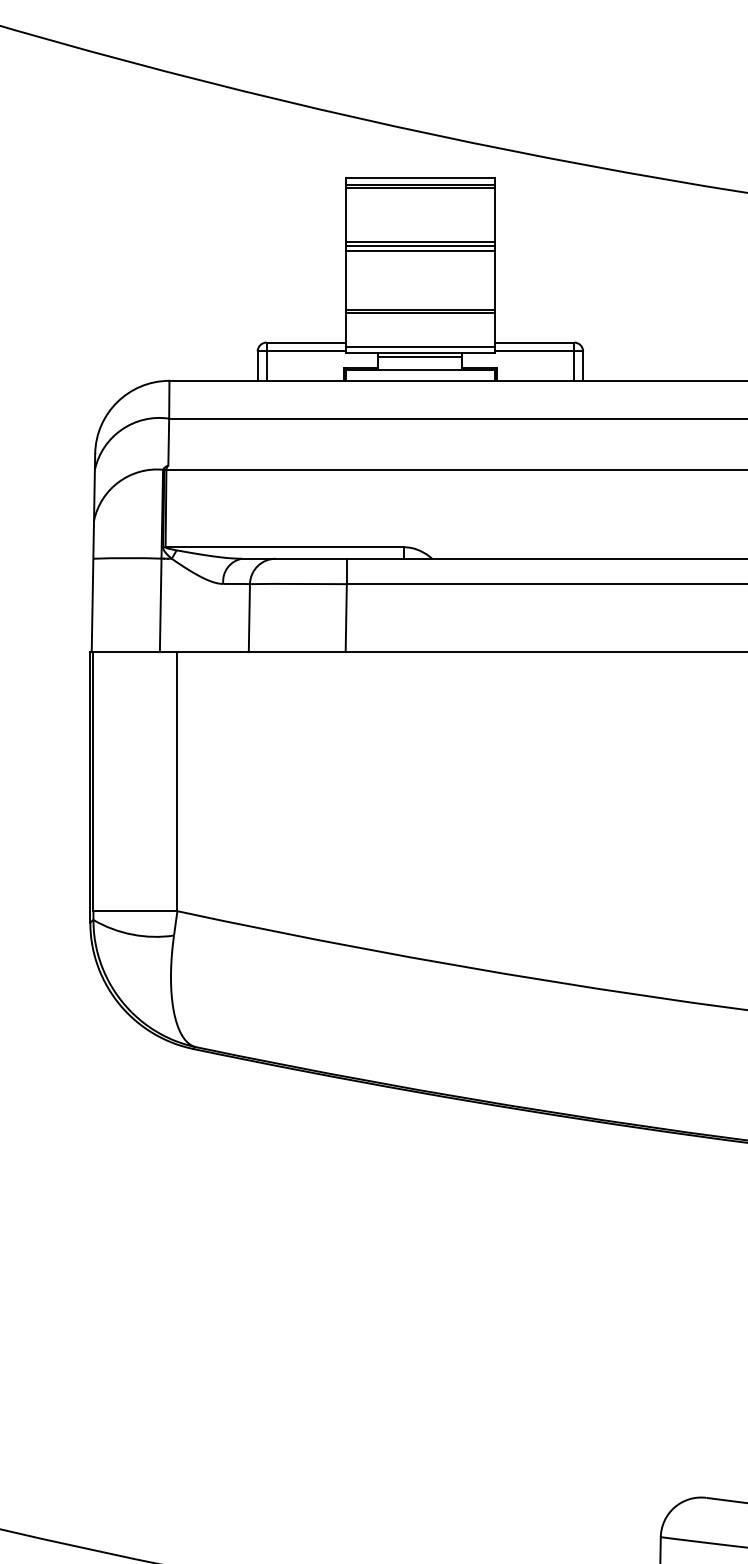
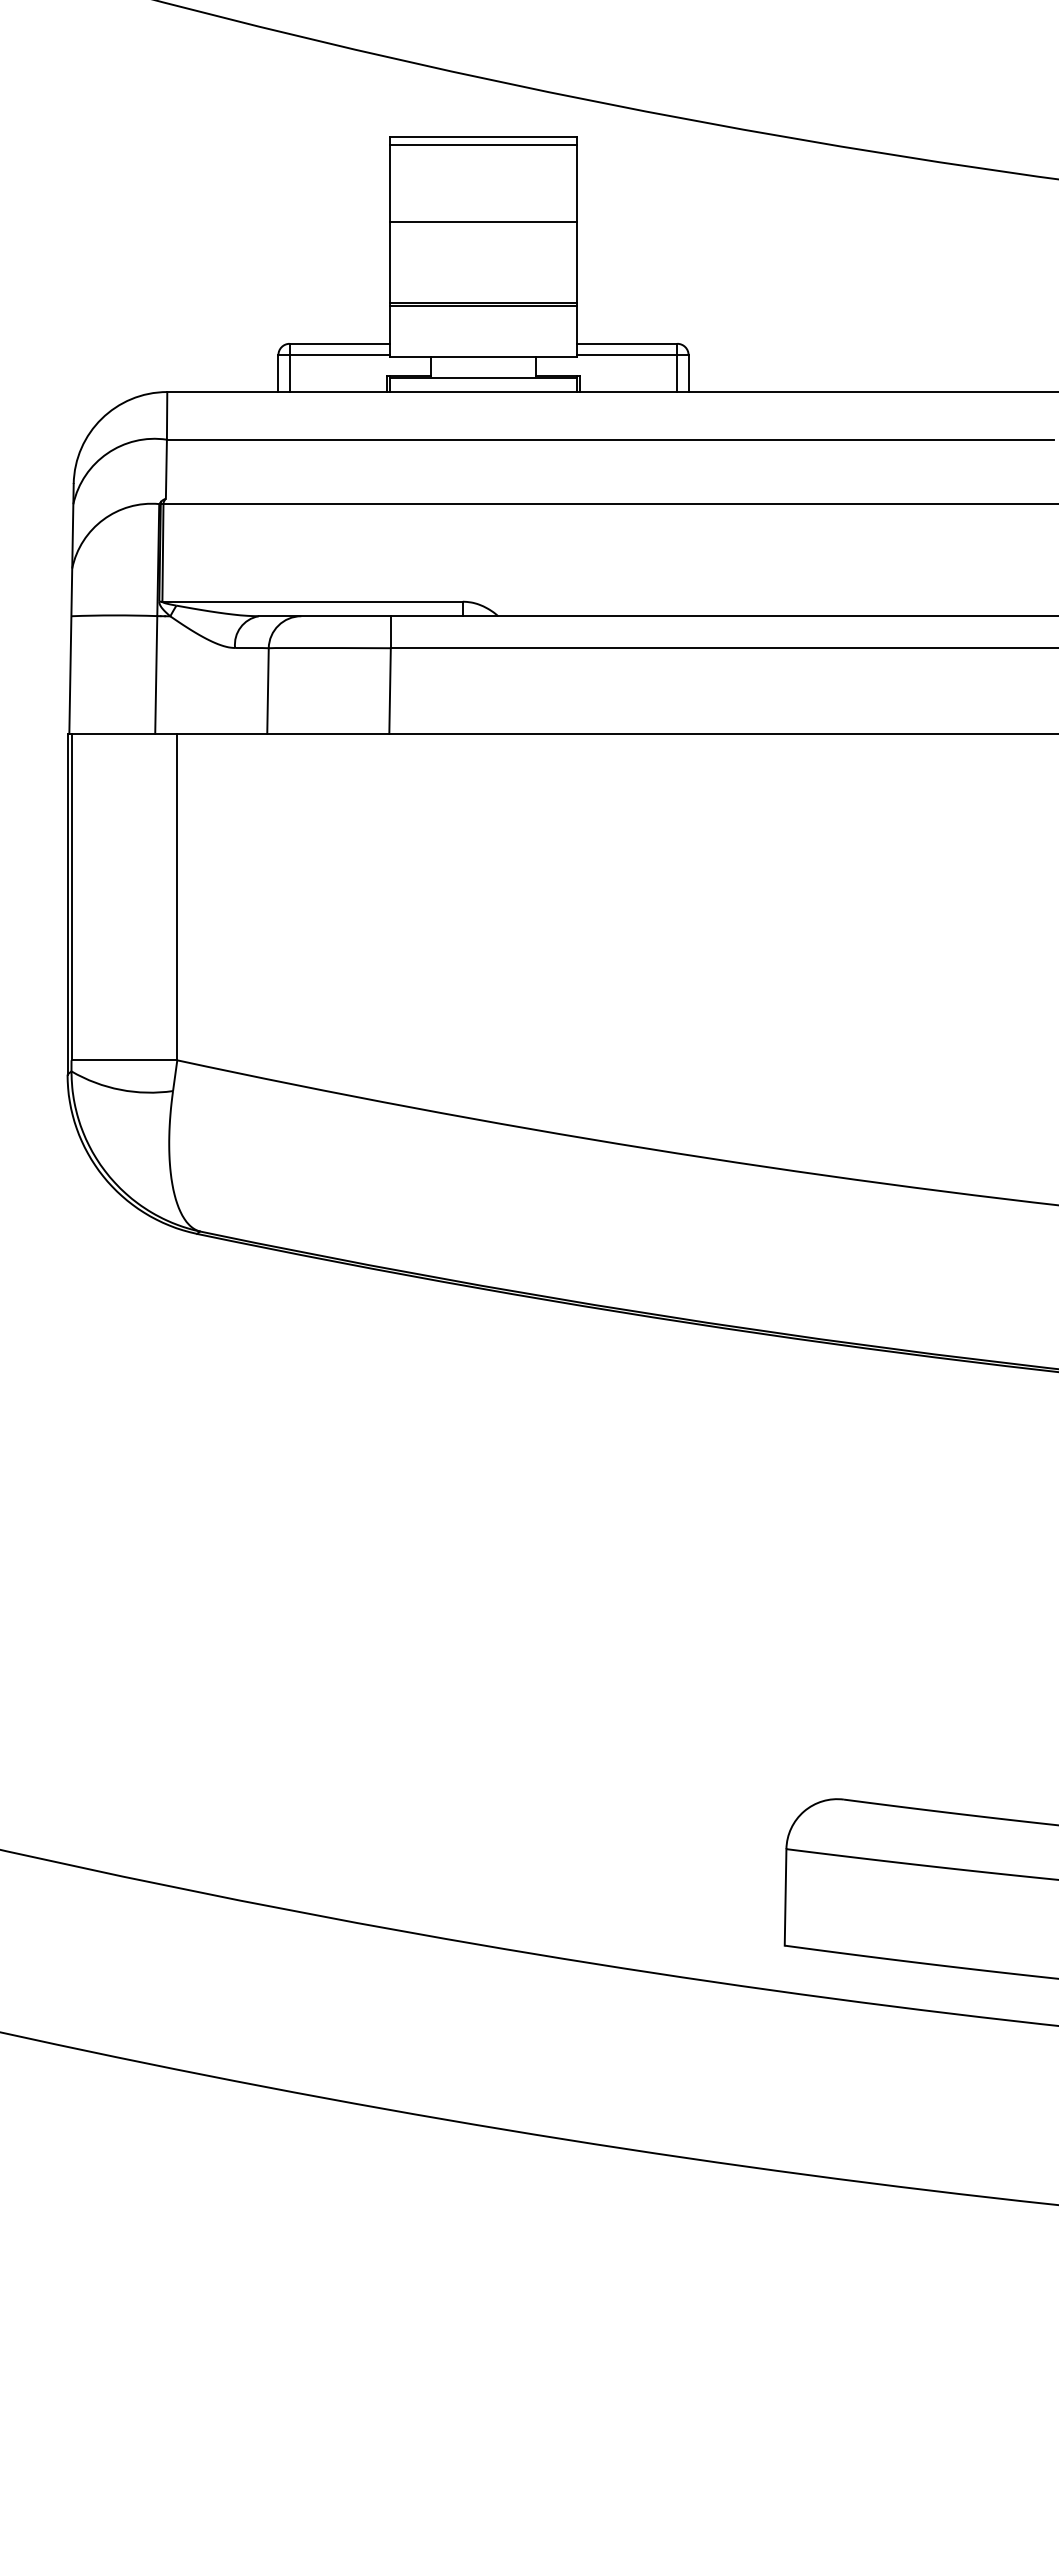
line: (420, 188) -> (483, 149), removed
line: (420, 242) -> (483, 217), removed
line: (420, 251) -> (483, 228), removed
line: (420, 347) -> (483, 349), removed
line: (420, 356) -> (483, 361), removed

